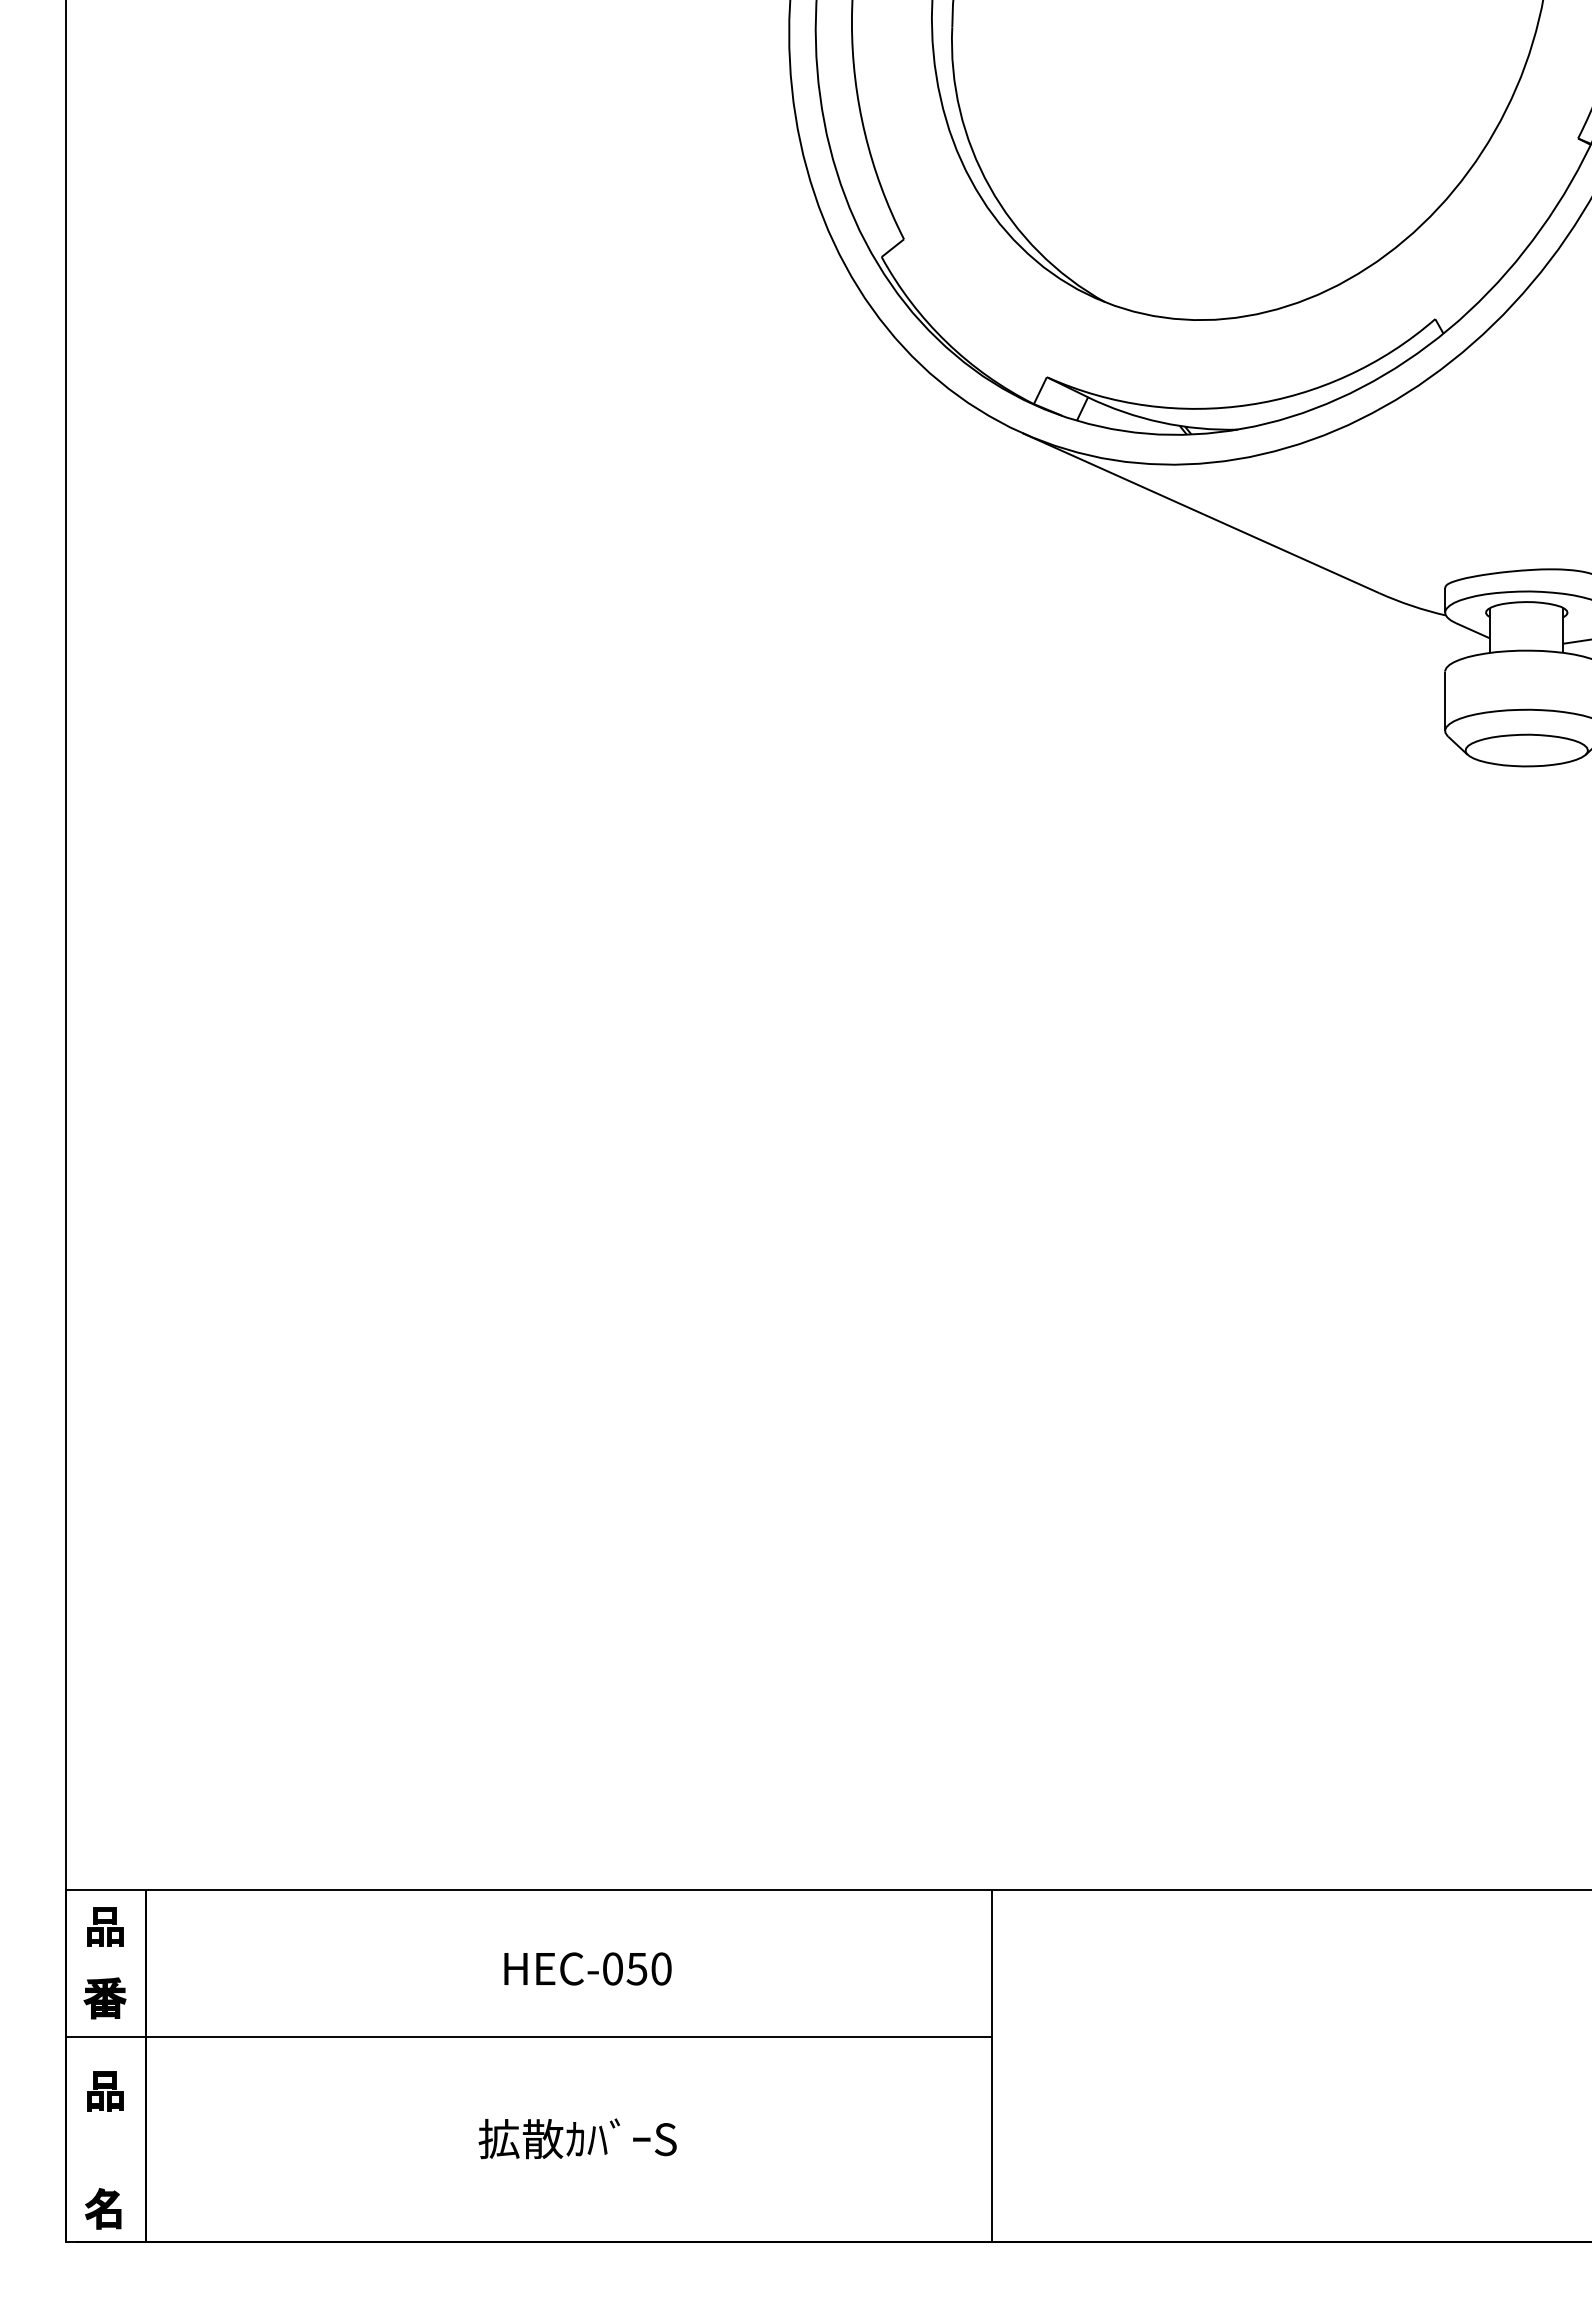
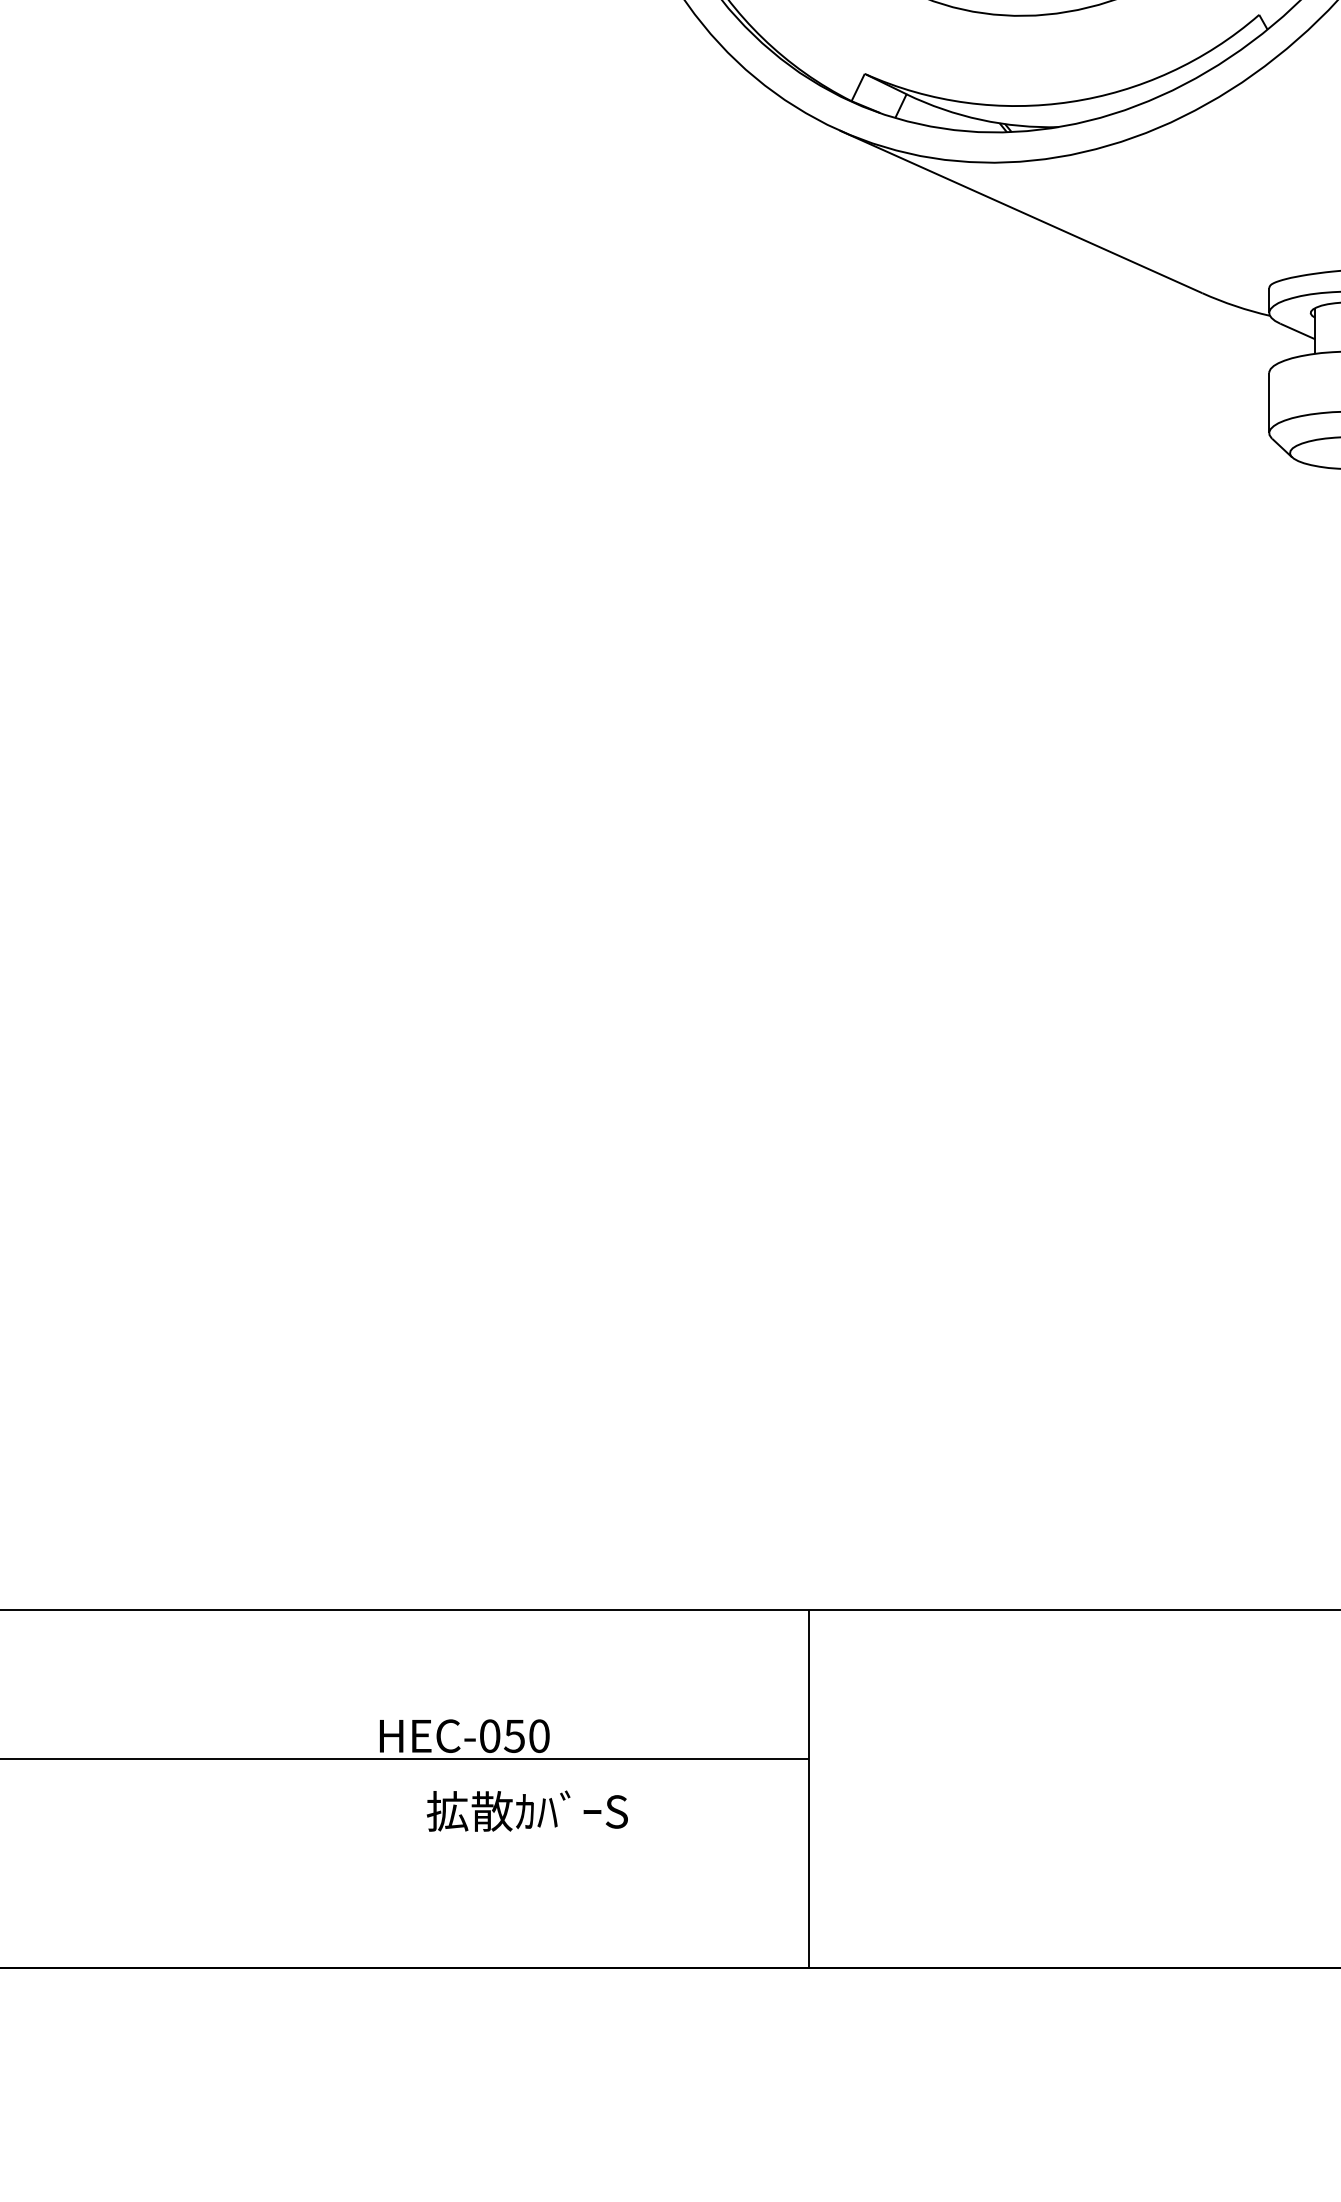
text: (587, 1968) -> (464, 1735), moved
text: (577, 2138) -> (527, 1810), moved

